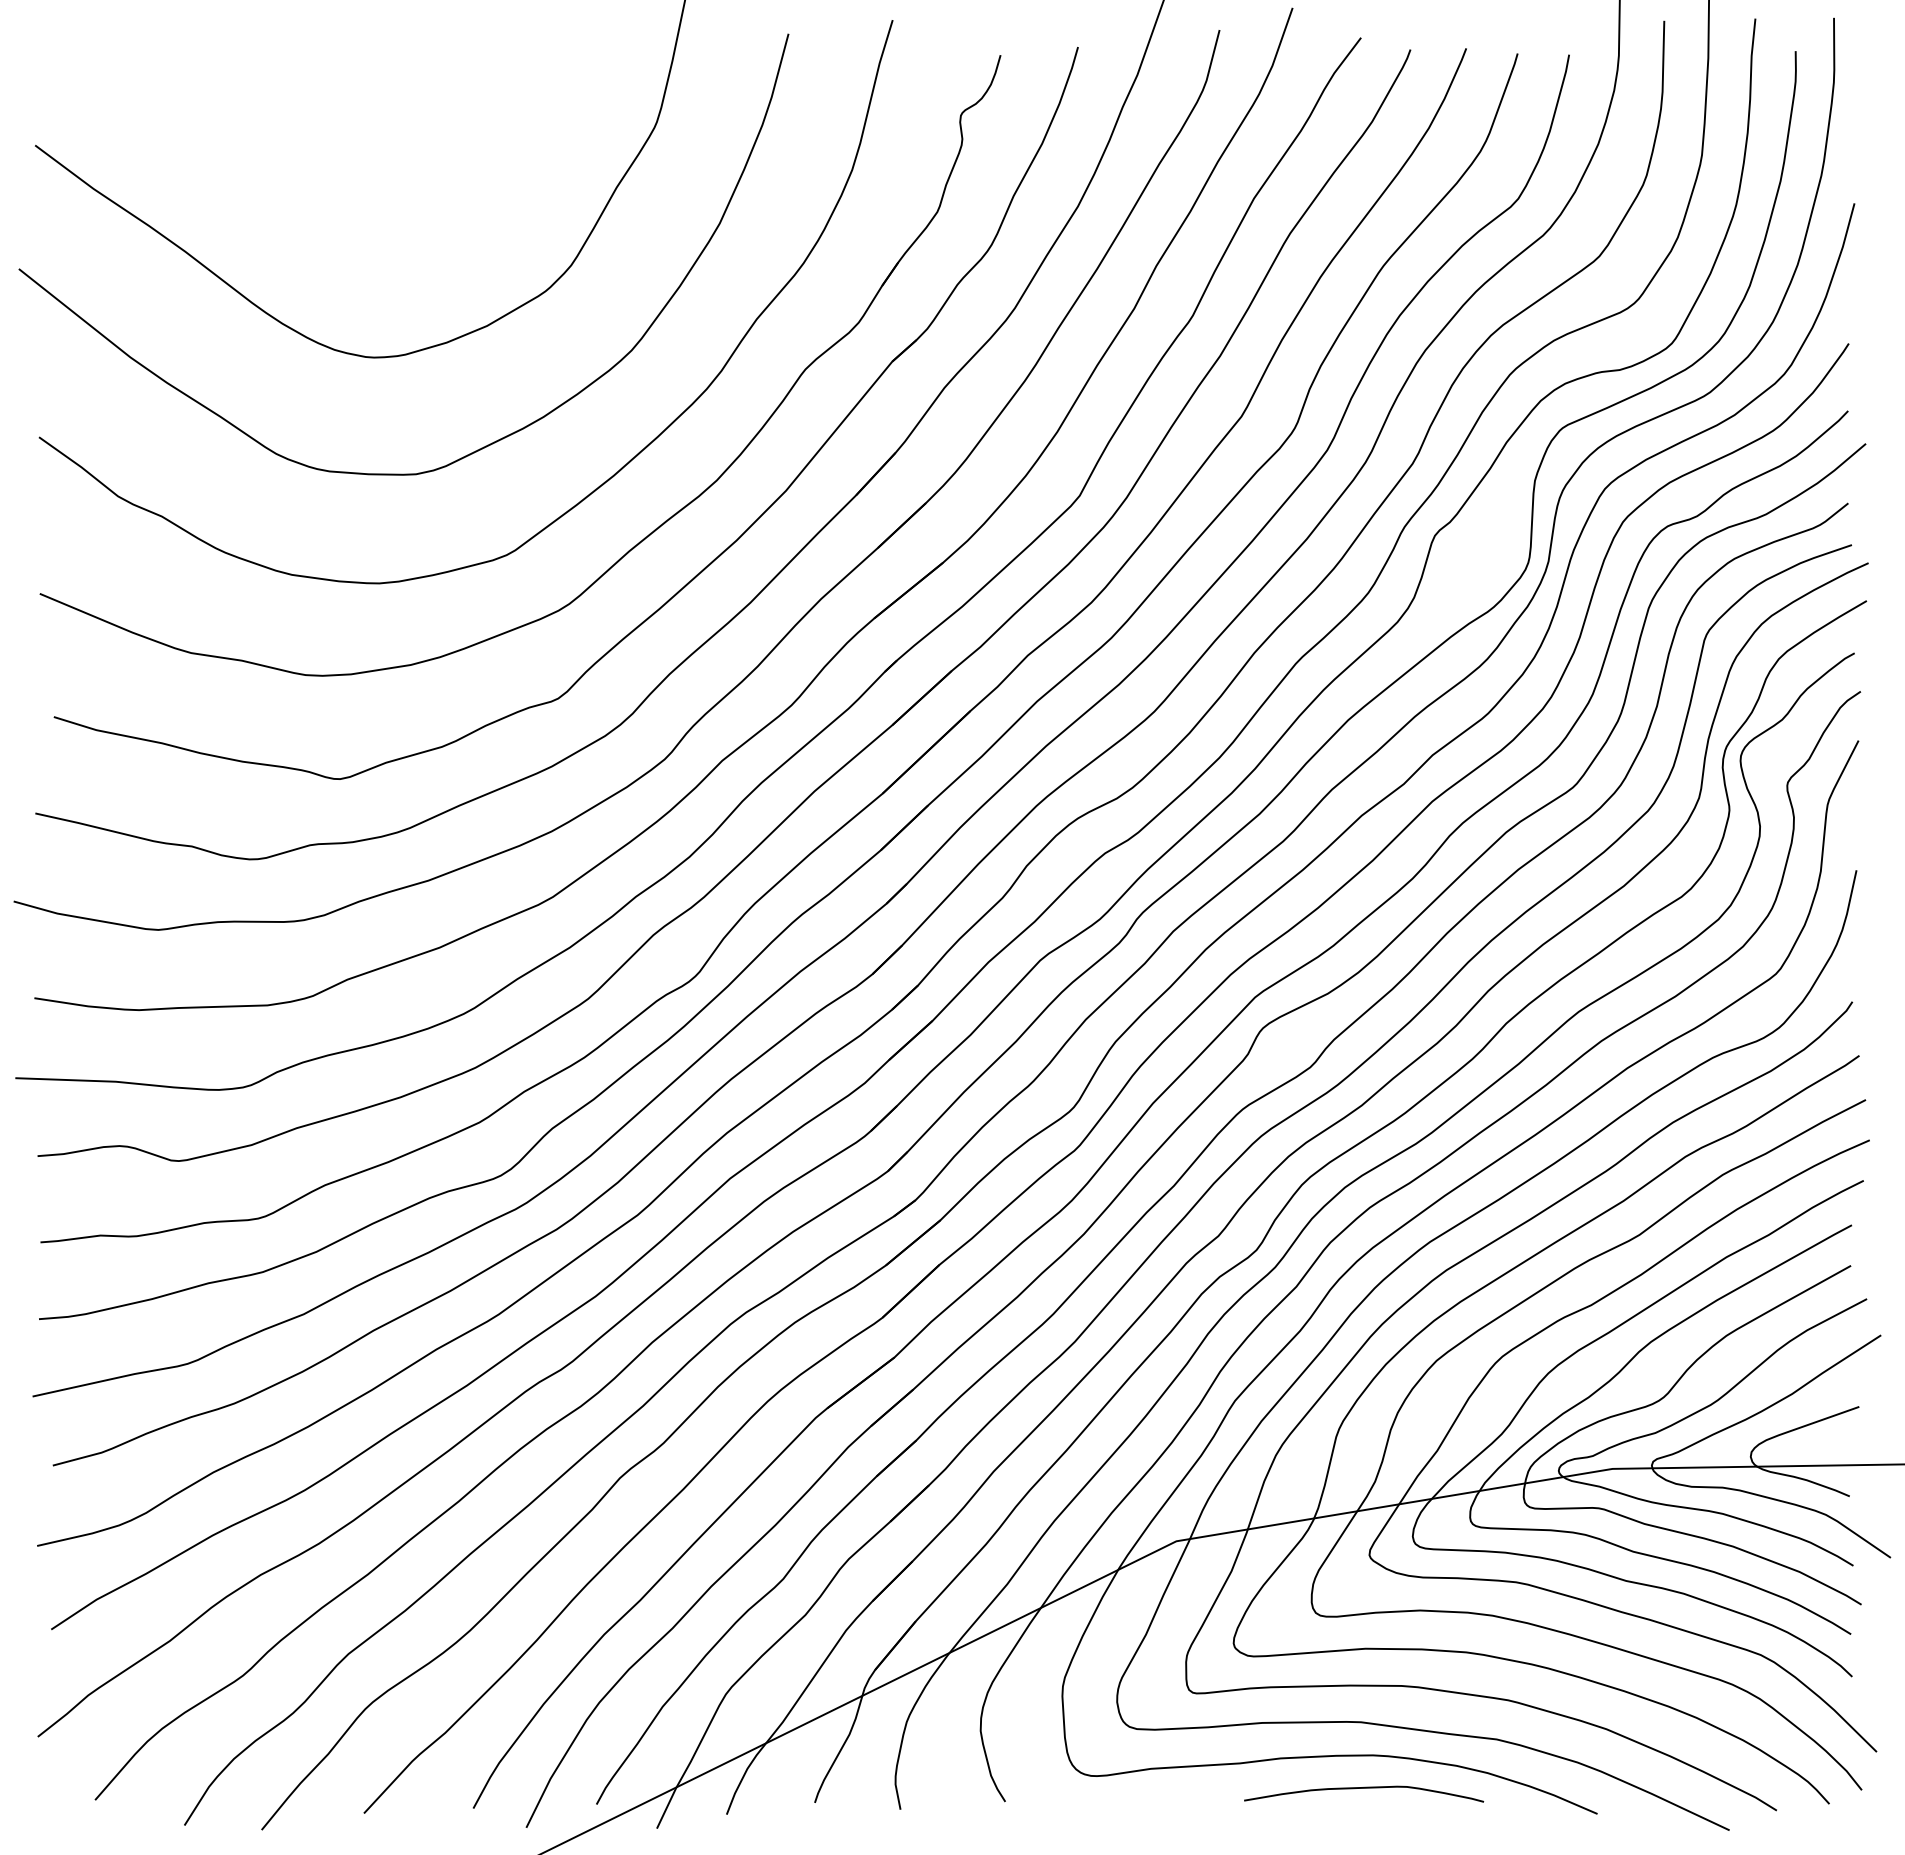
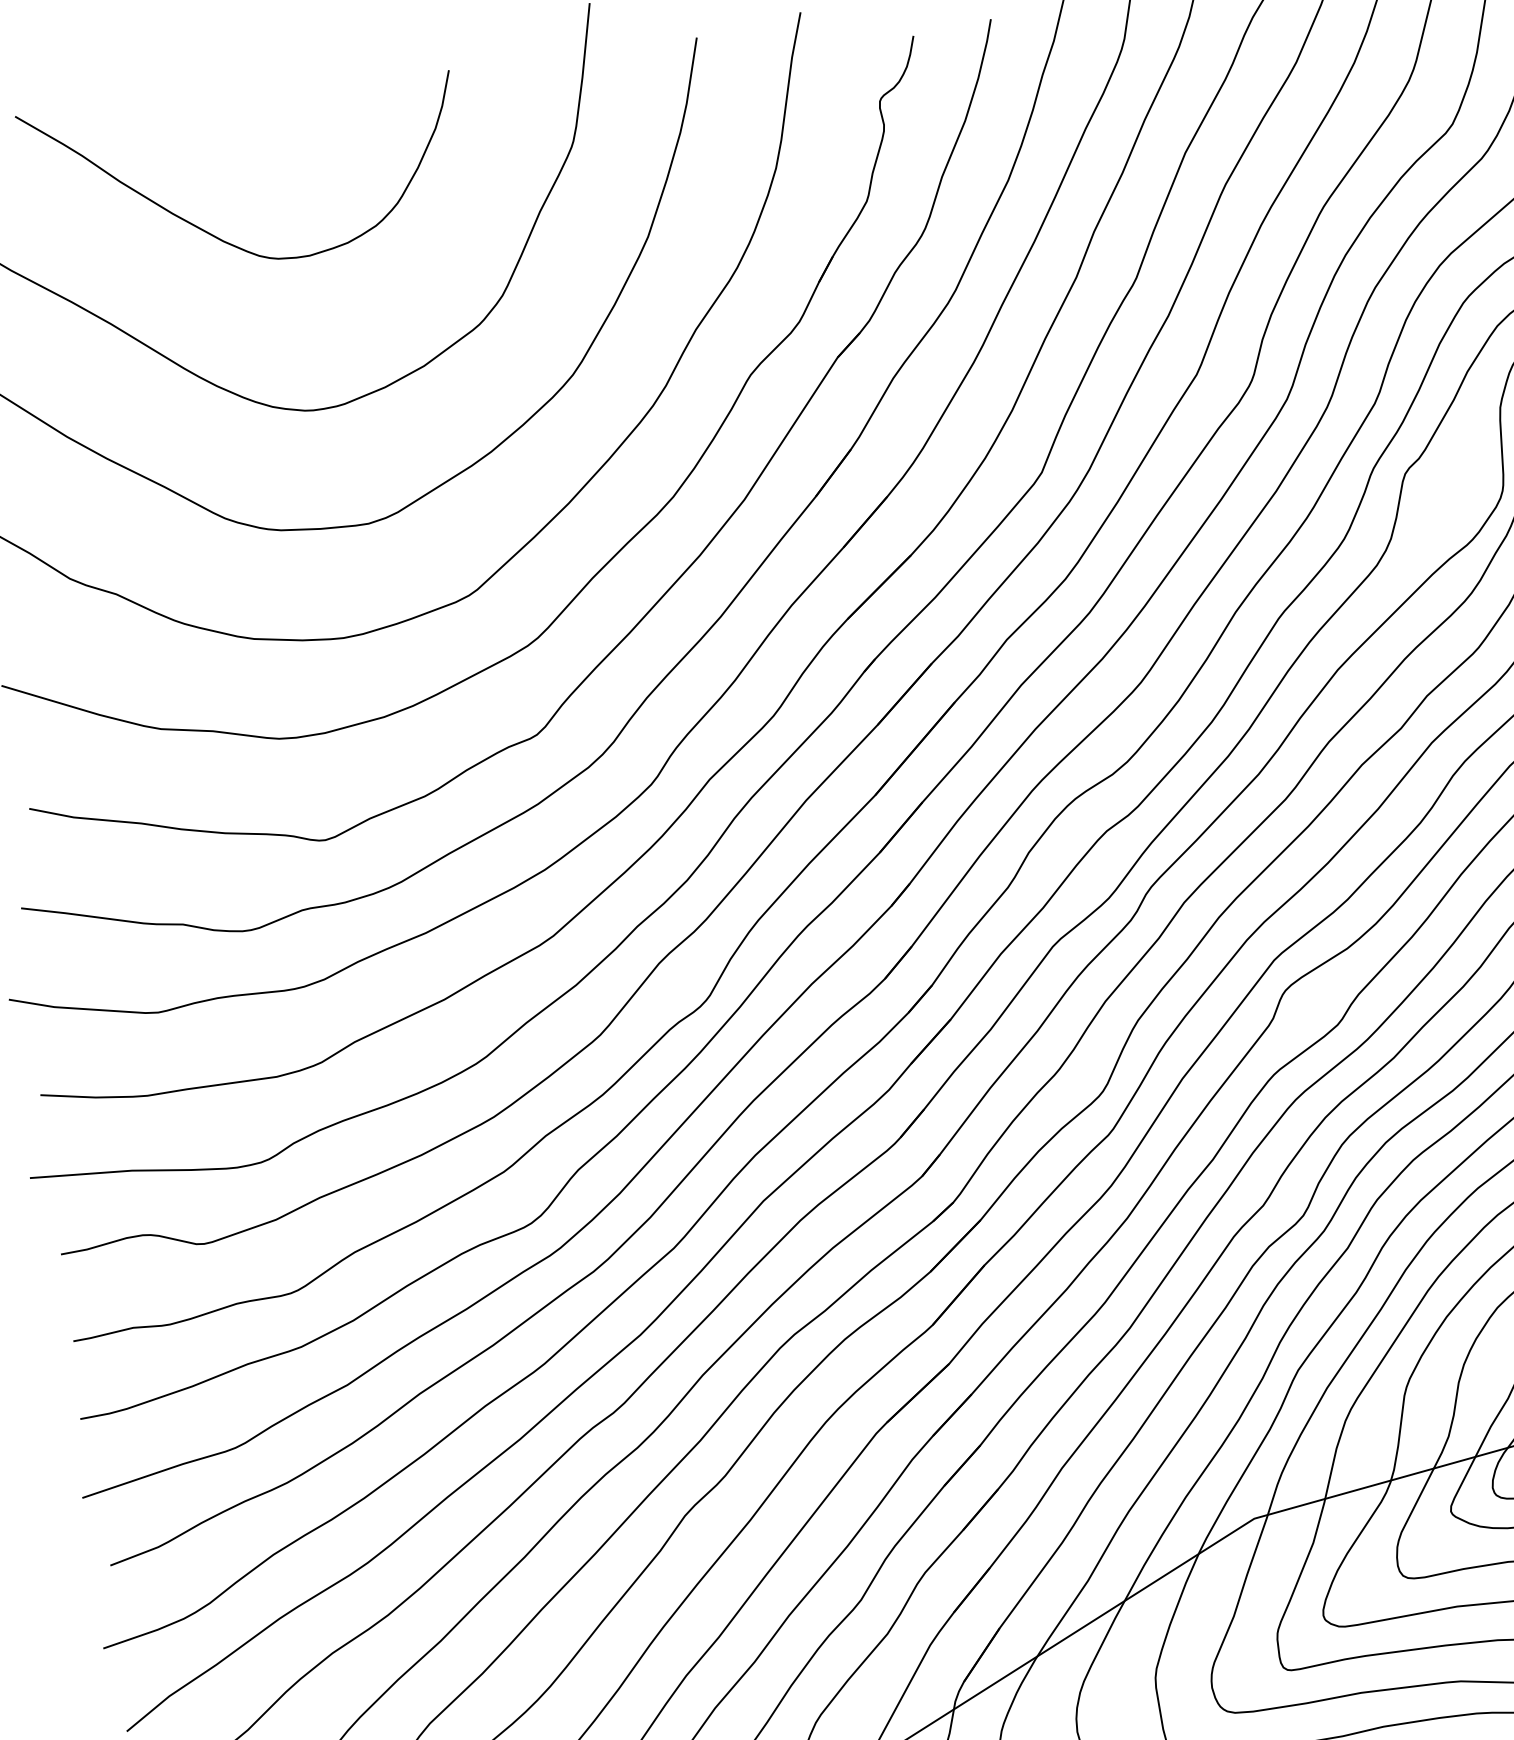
curve: (294, 174) -> (212, 234), added

